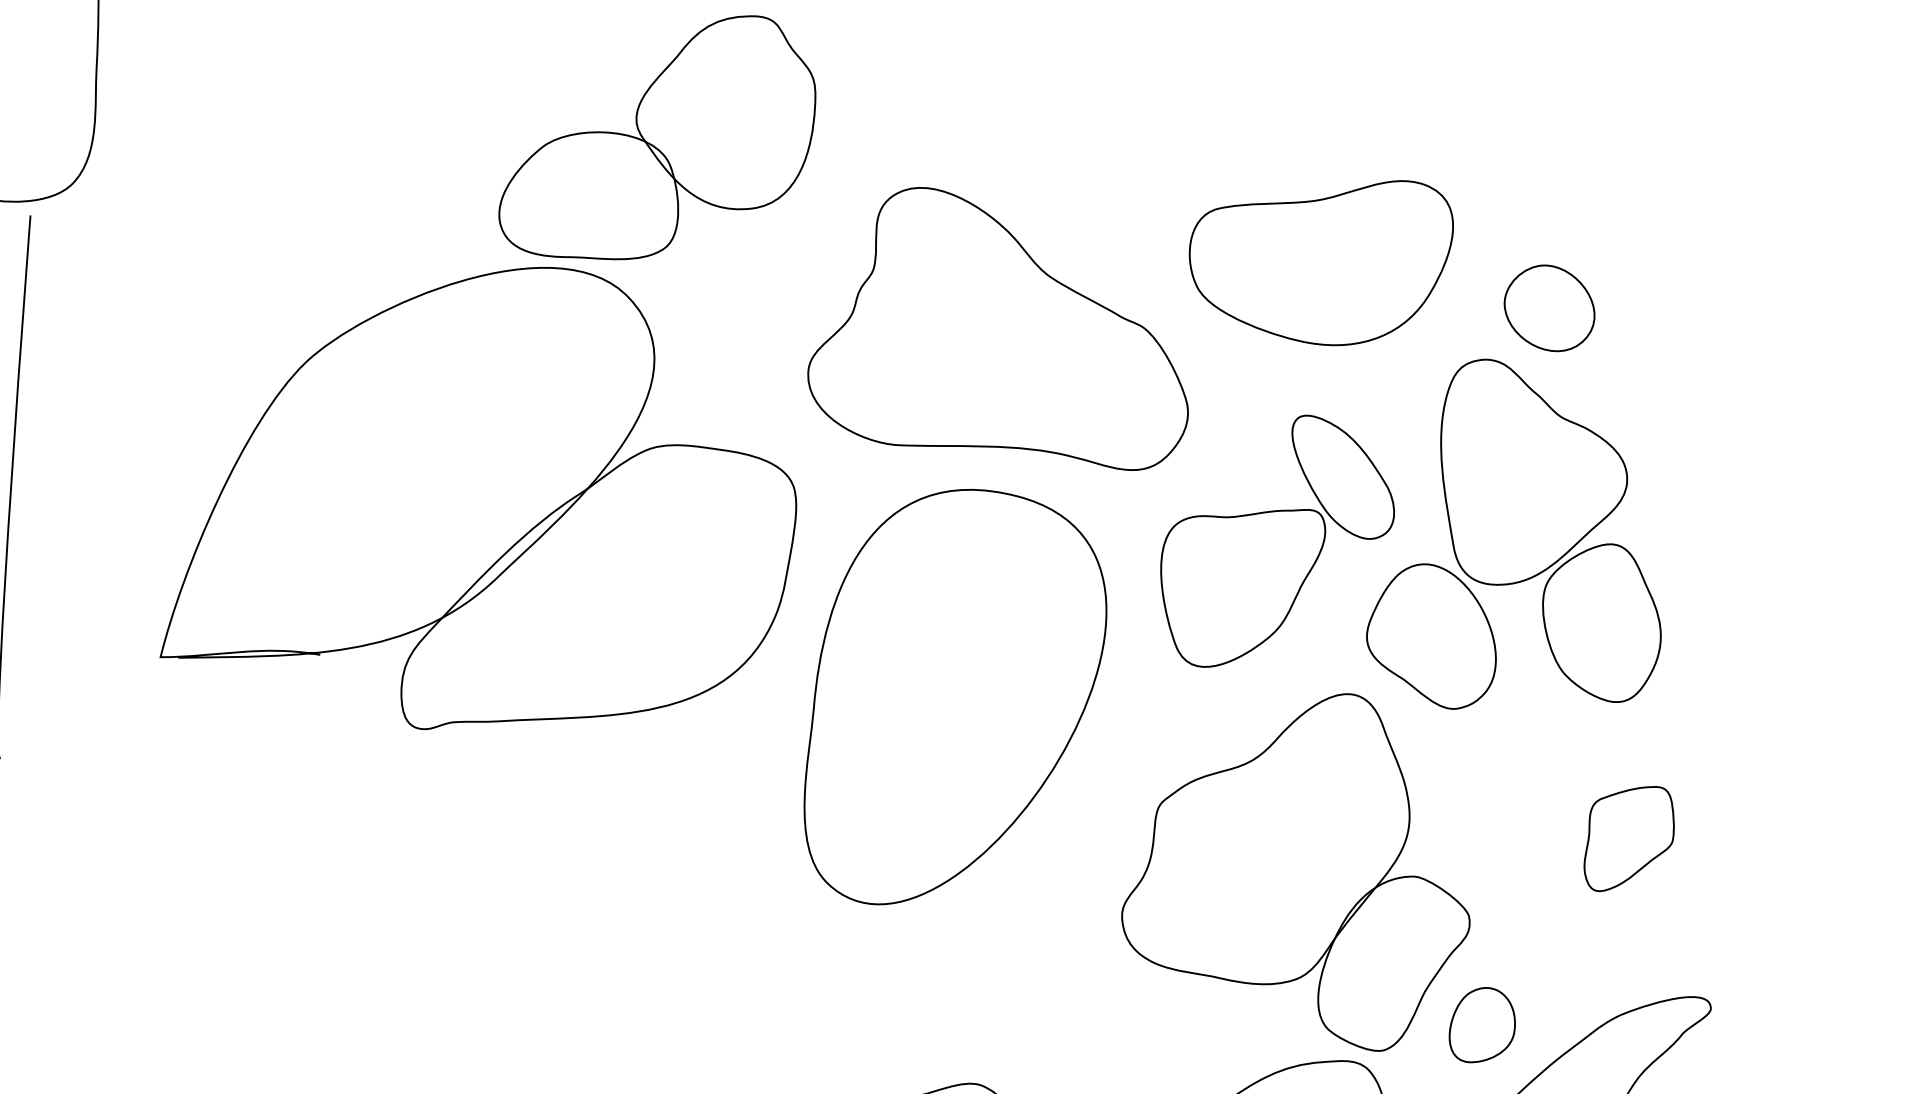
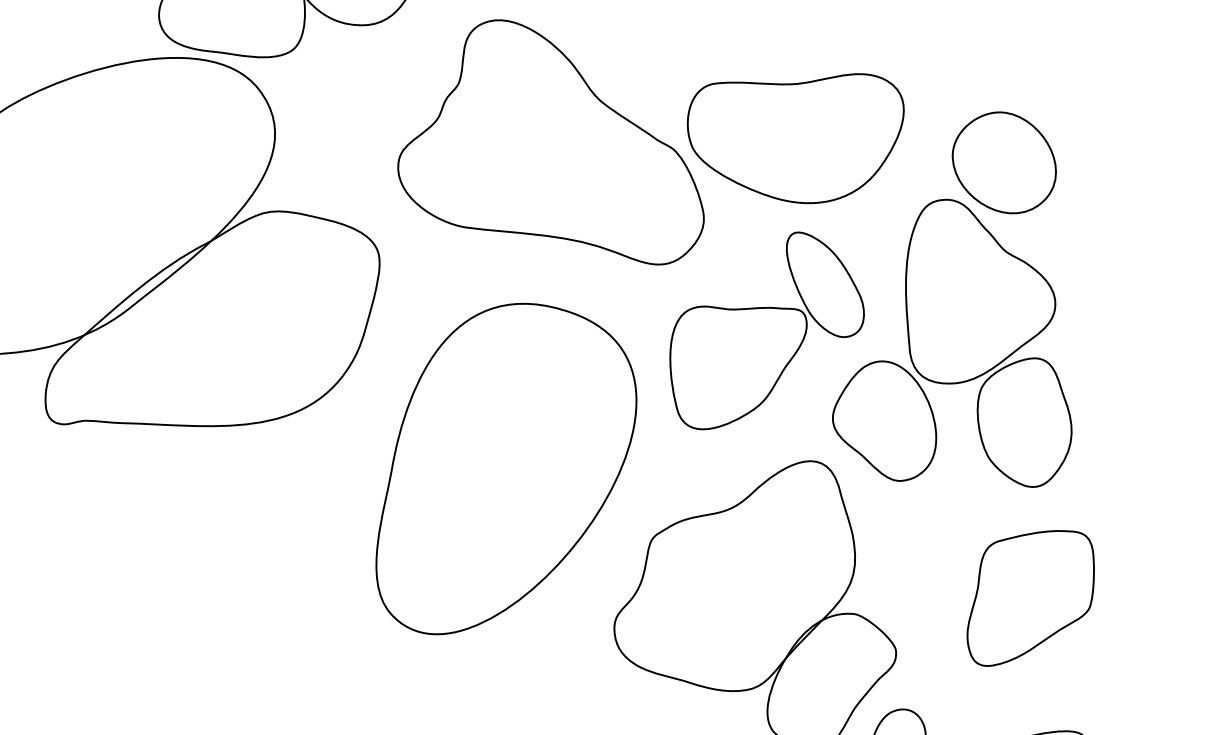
part: (1320, 263) -> (793, 135), moved
part: (1549, 308) -> (1004, 162), size x1.43
part: (955, 696) -> (507, 470), moved
part: (1628, 838) -> (1030, 598), size x1.67

